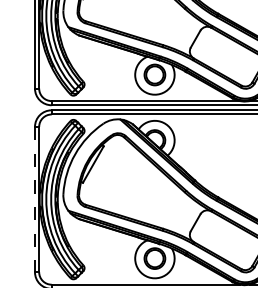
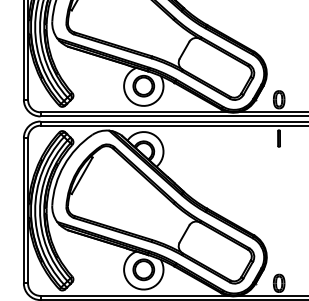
line: (34, 199) -> (23, 210), dashed -> solid

